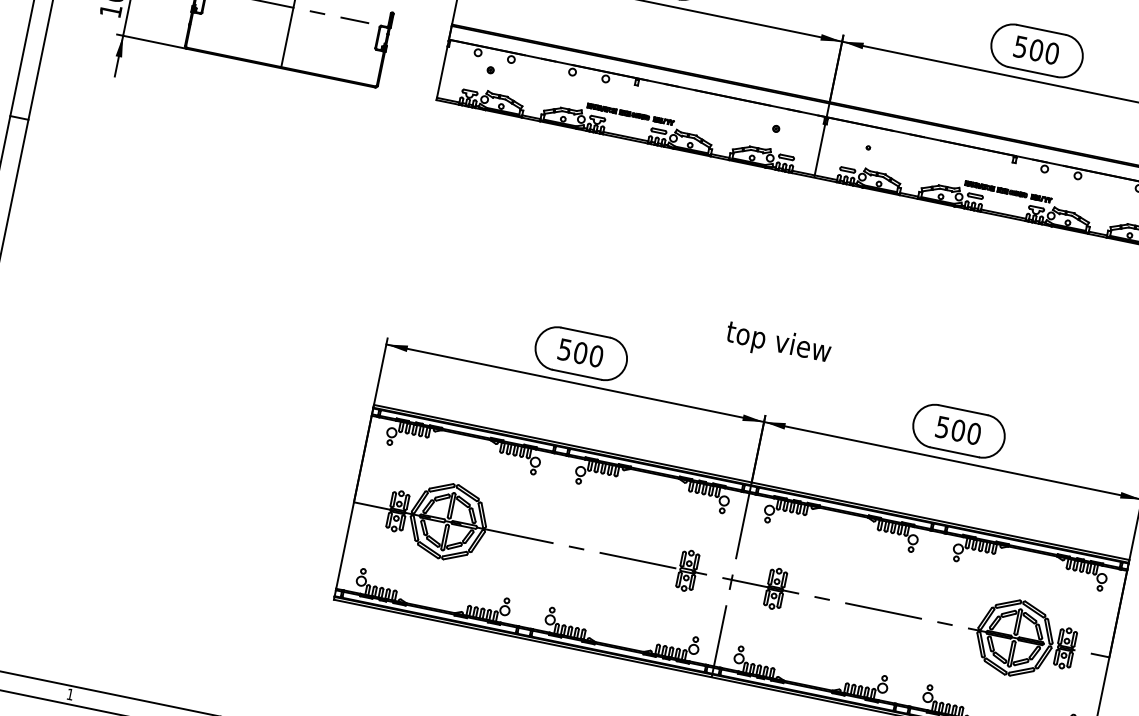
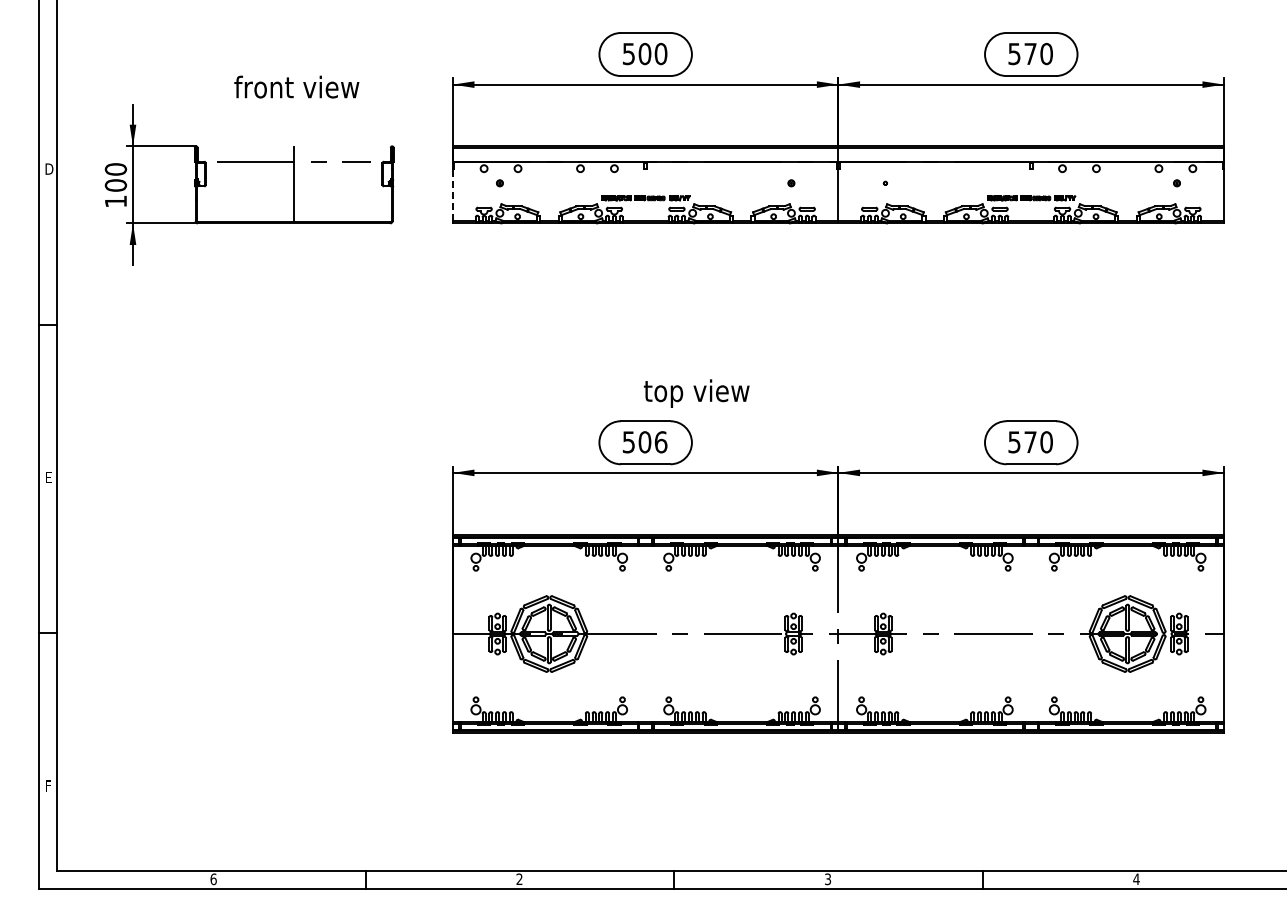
text: (1036, 49) -> (1030, 53), 500 -> 570
line: (441, 71) -> (452, 194), solid -> dashed
text: (778, 343) -> (696, 393), moved
text: (595, 356) -> (660, 442), 500 -> 506
text: (958, 430) -> (1030, 442), 500 -> 570
text: (70, 694) -> (213, 879), 1 -> 6

